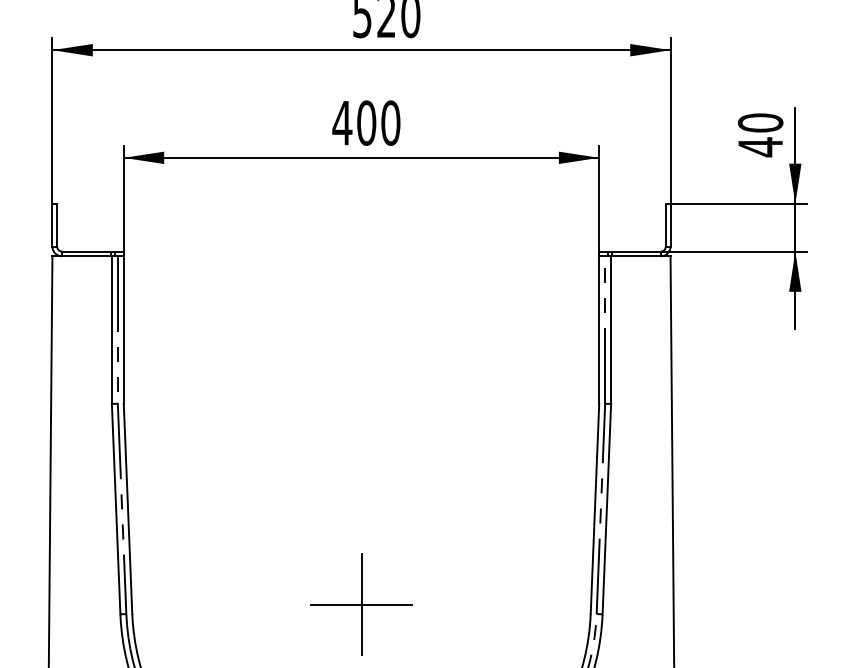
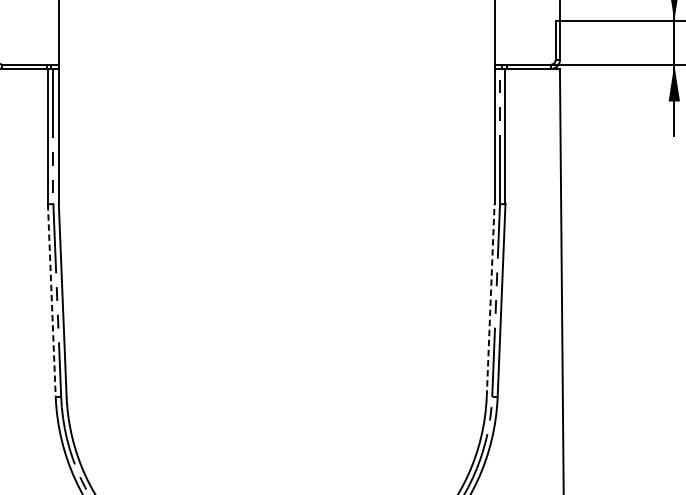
line: (595, 508) -> (491, 300), solid -> dashed
line: (116, 509) -> (52, 301), solid -> dashed
part: (361, 604) -> (276, 388), removed

